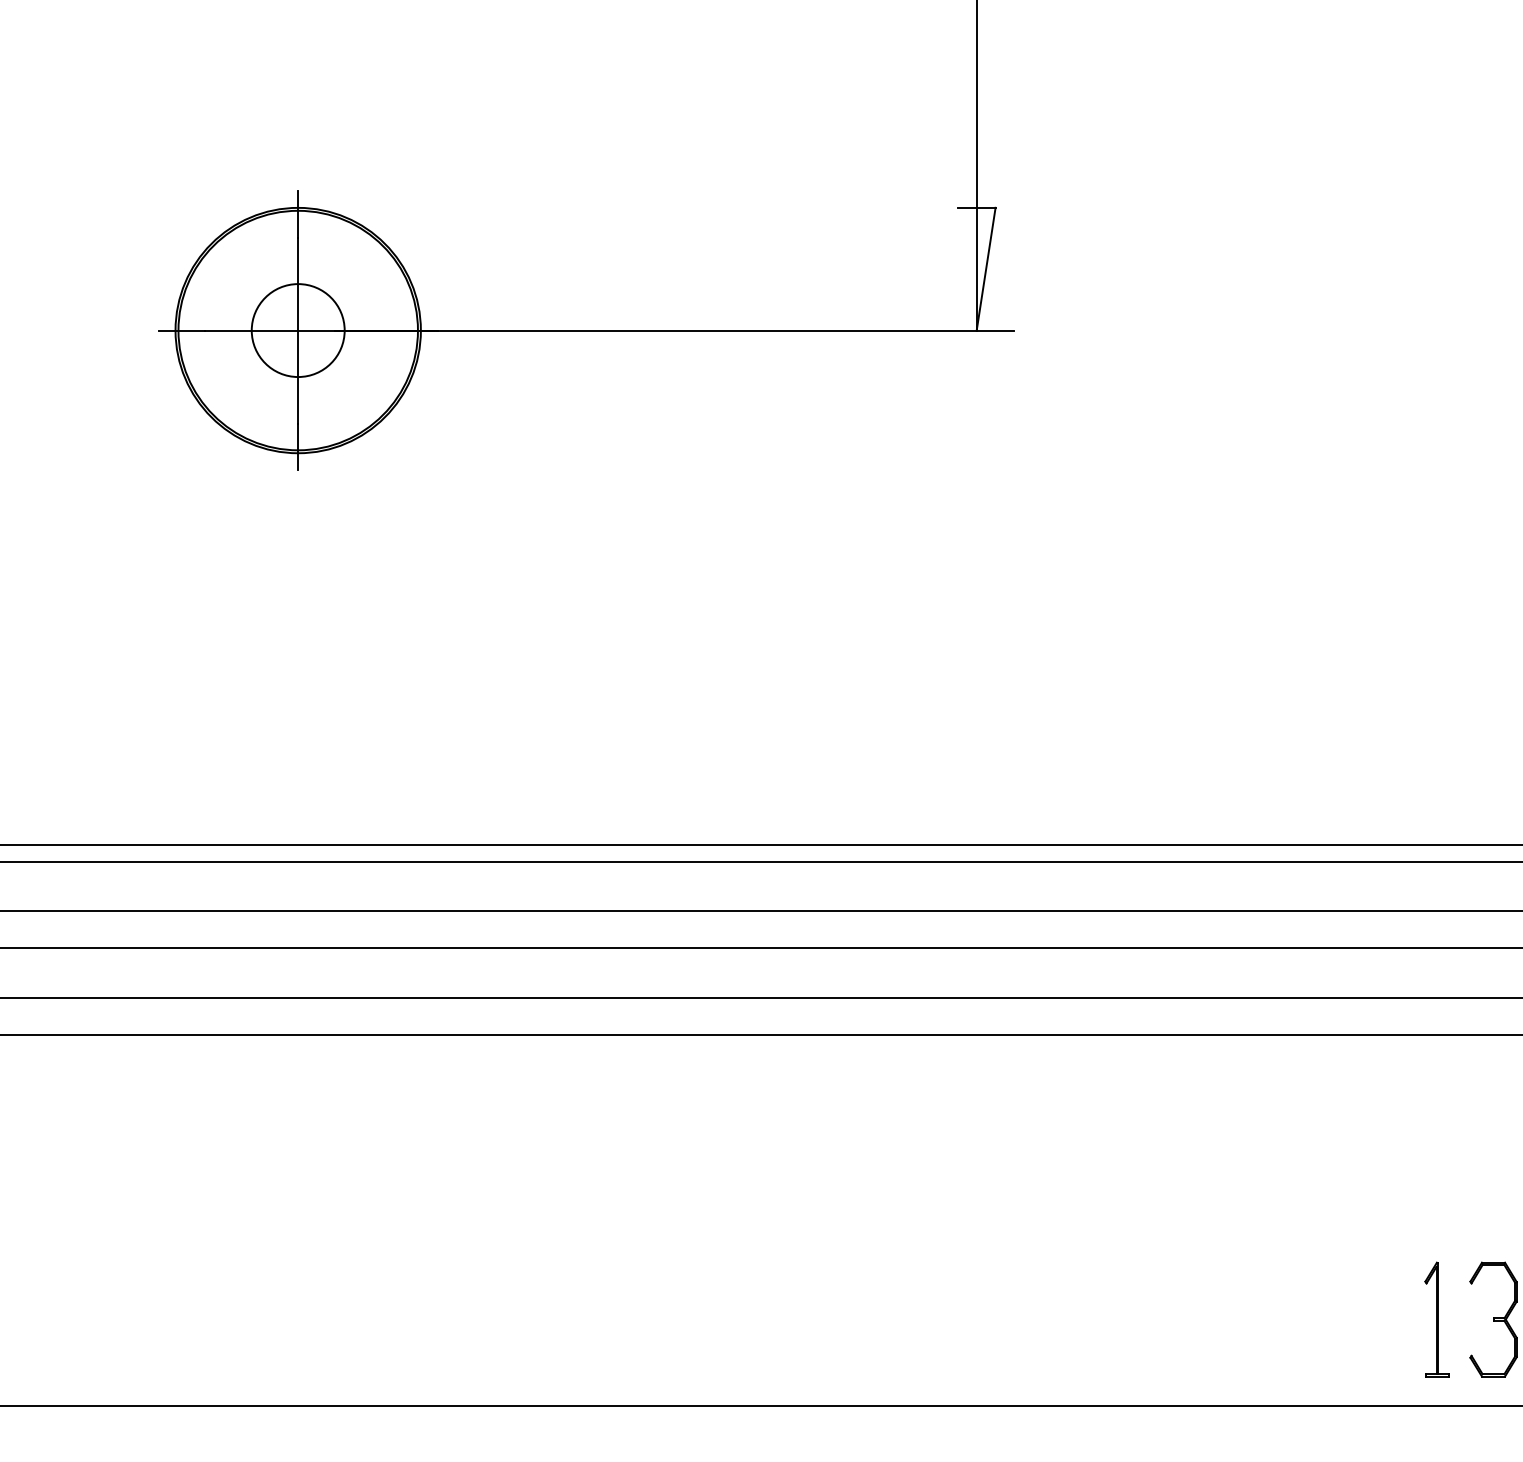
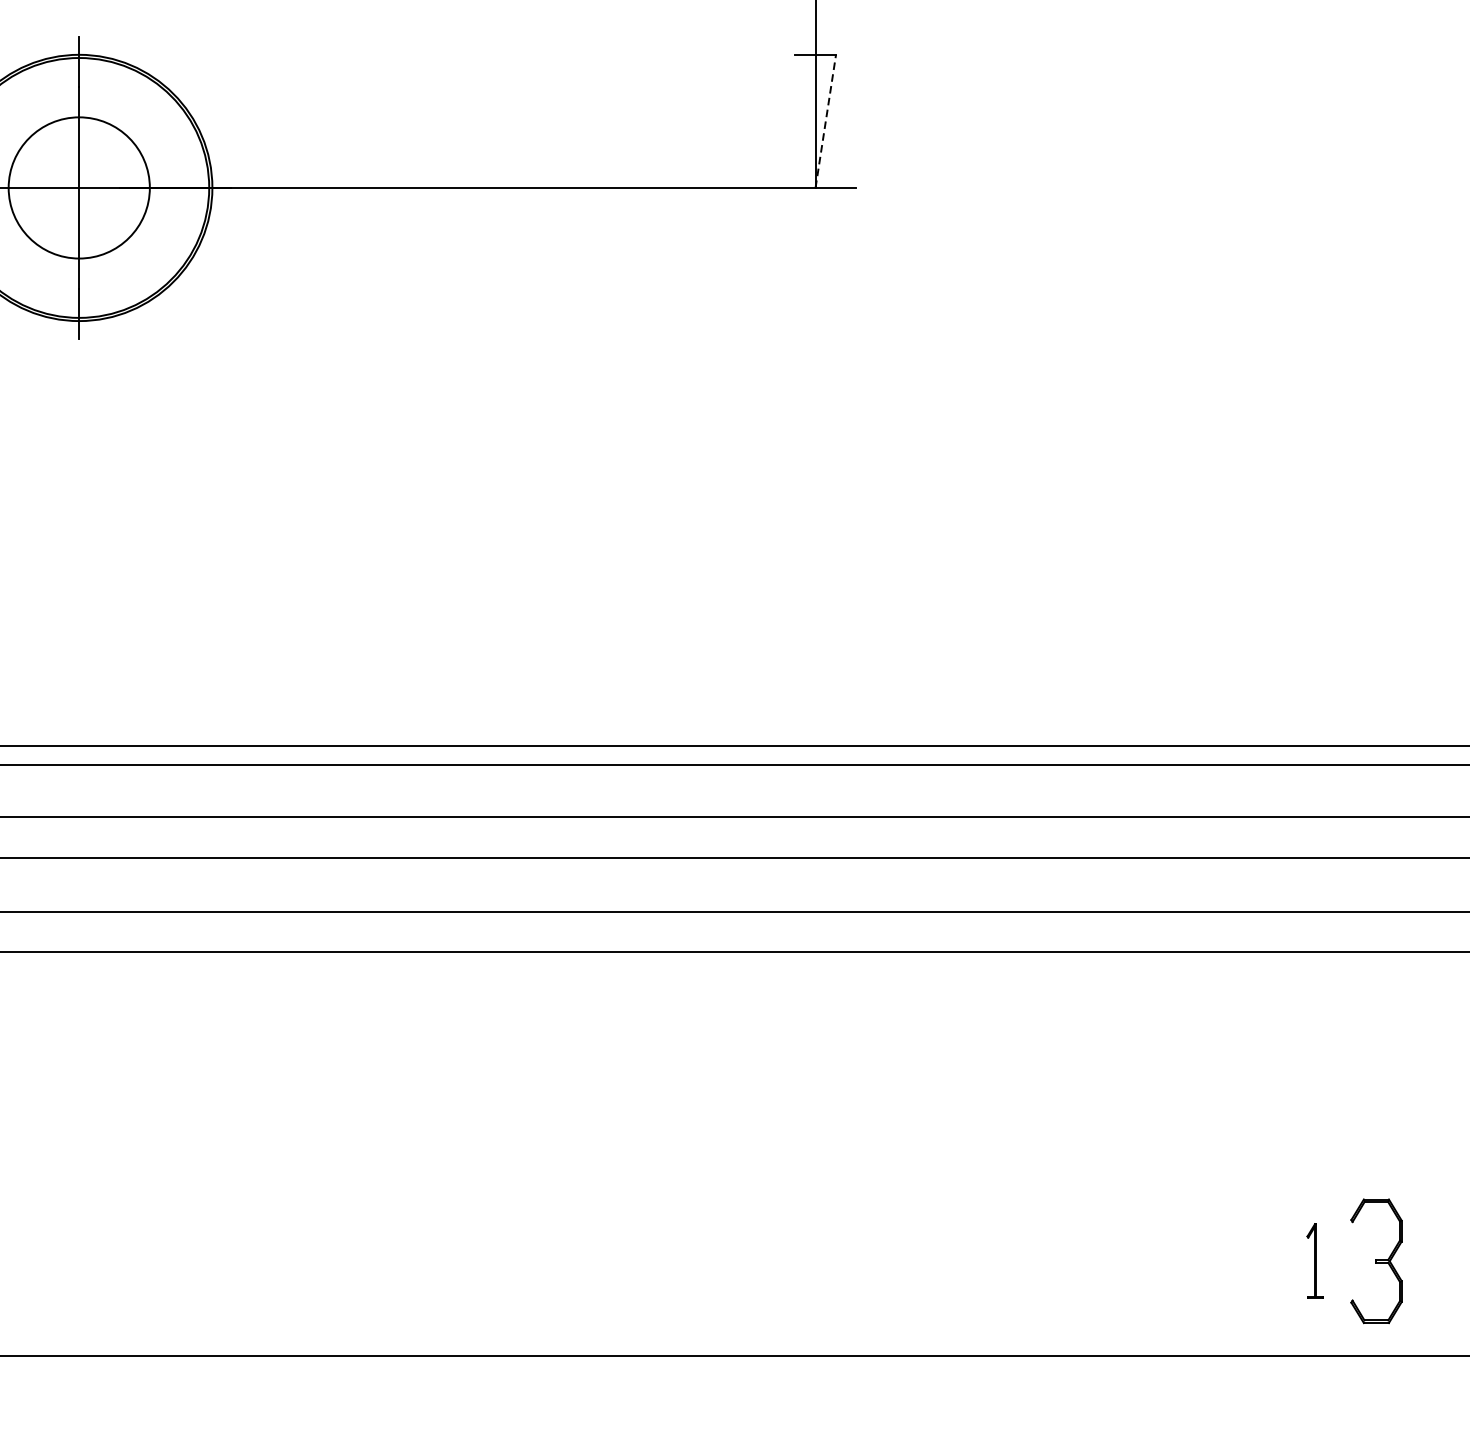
line: (986, 268) -> (826, 120), solid -> dashed
circle: (297, 330) -> (78, 187), size x1.4
part: (1436, 1319) -> (1314, 1261), size x0.6

